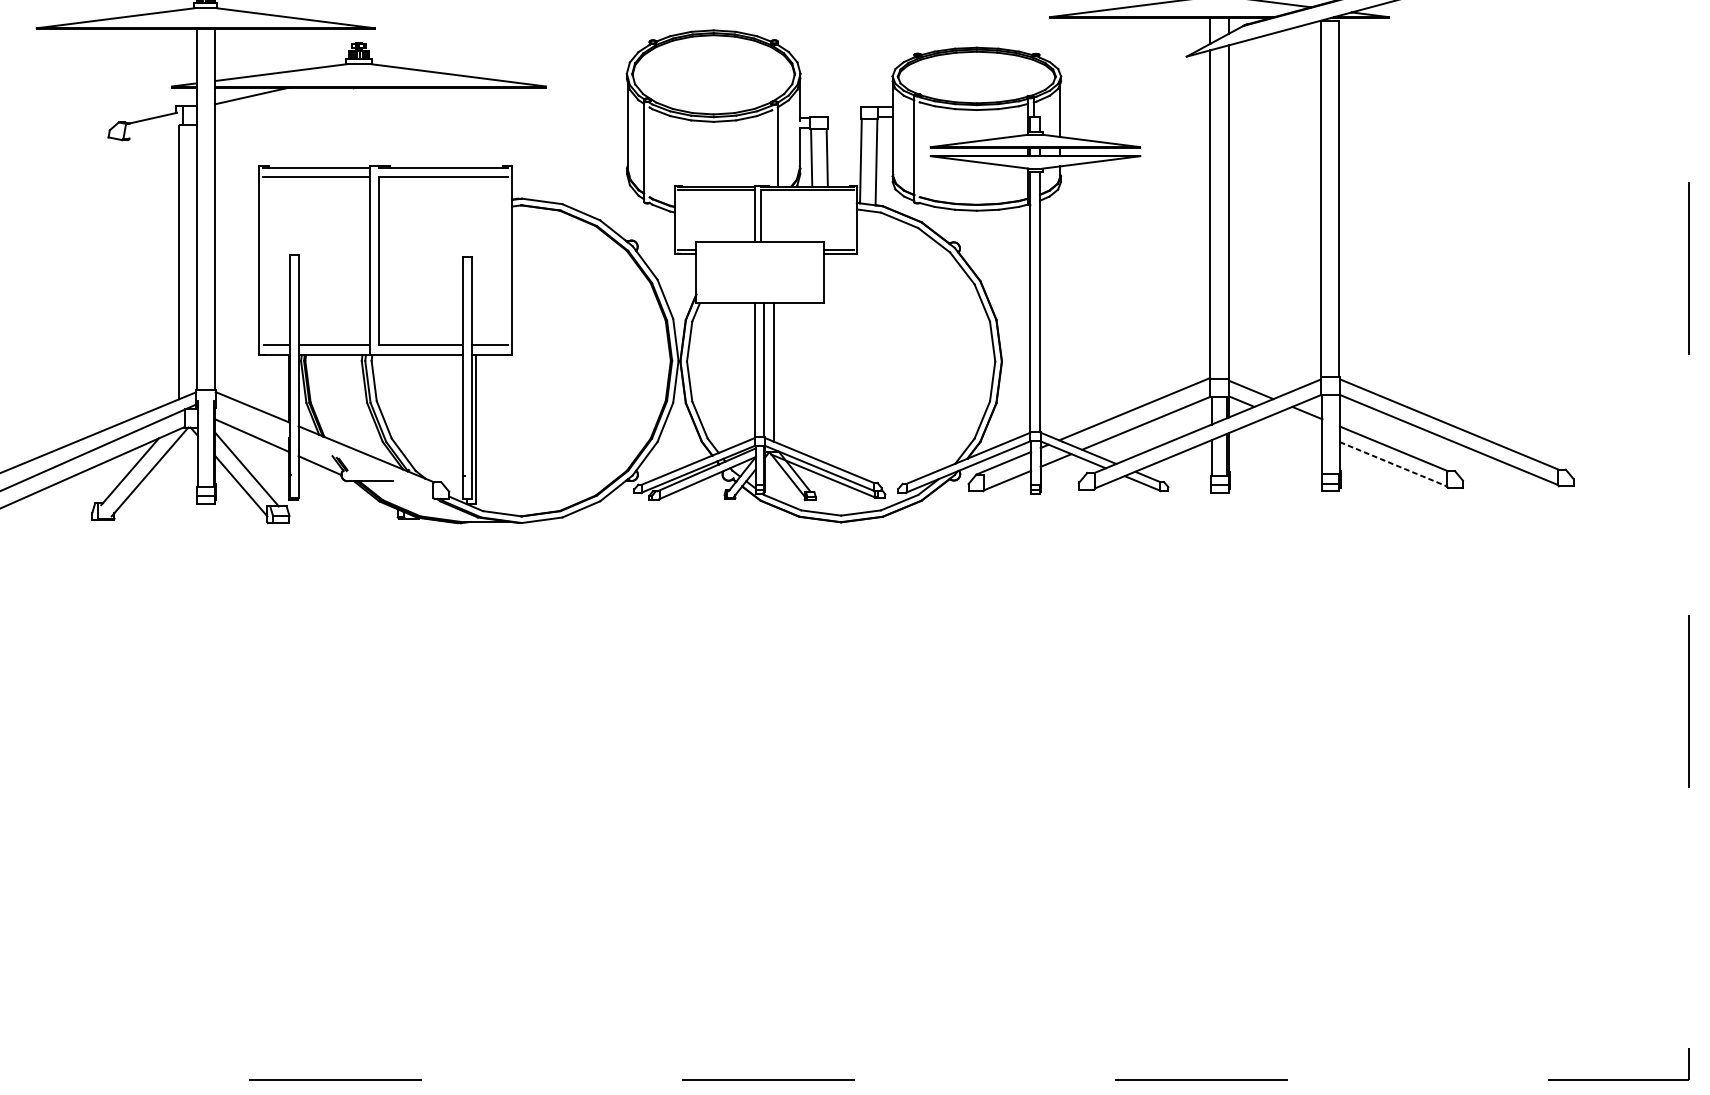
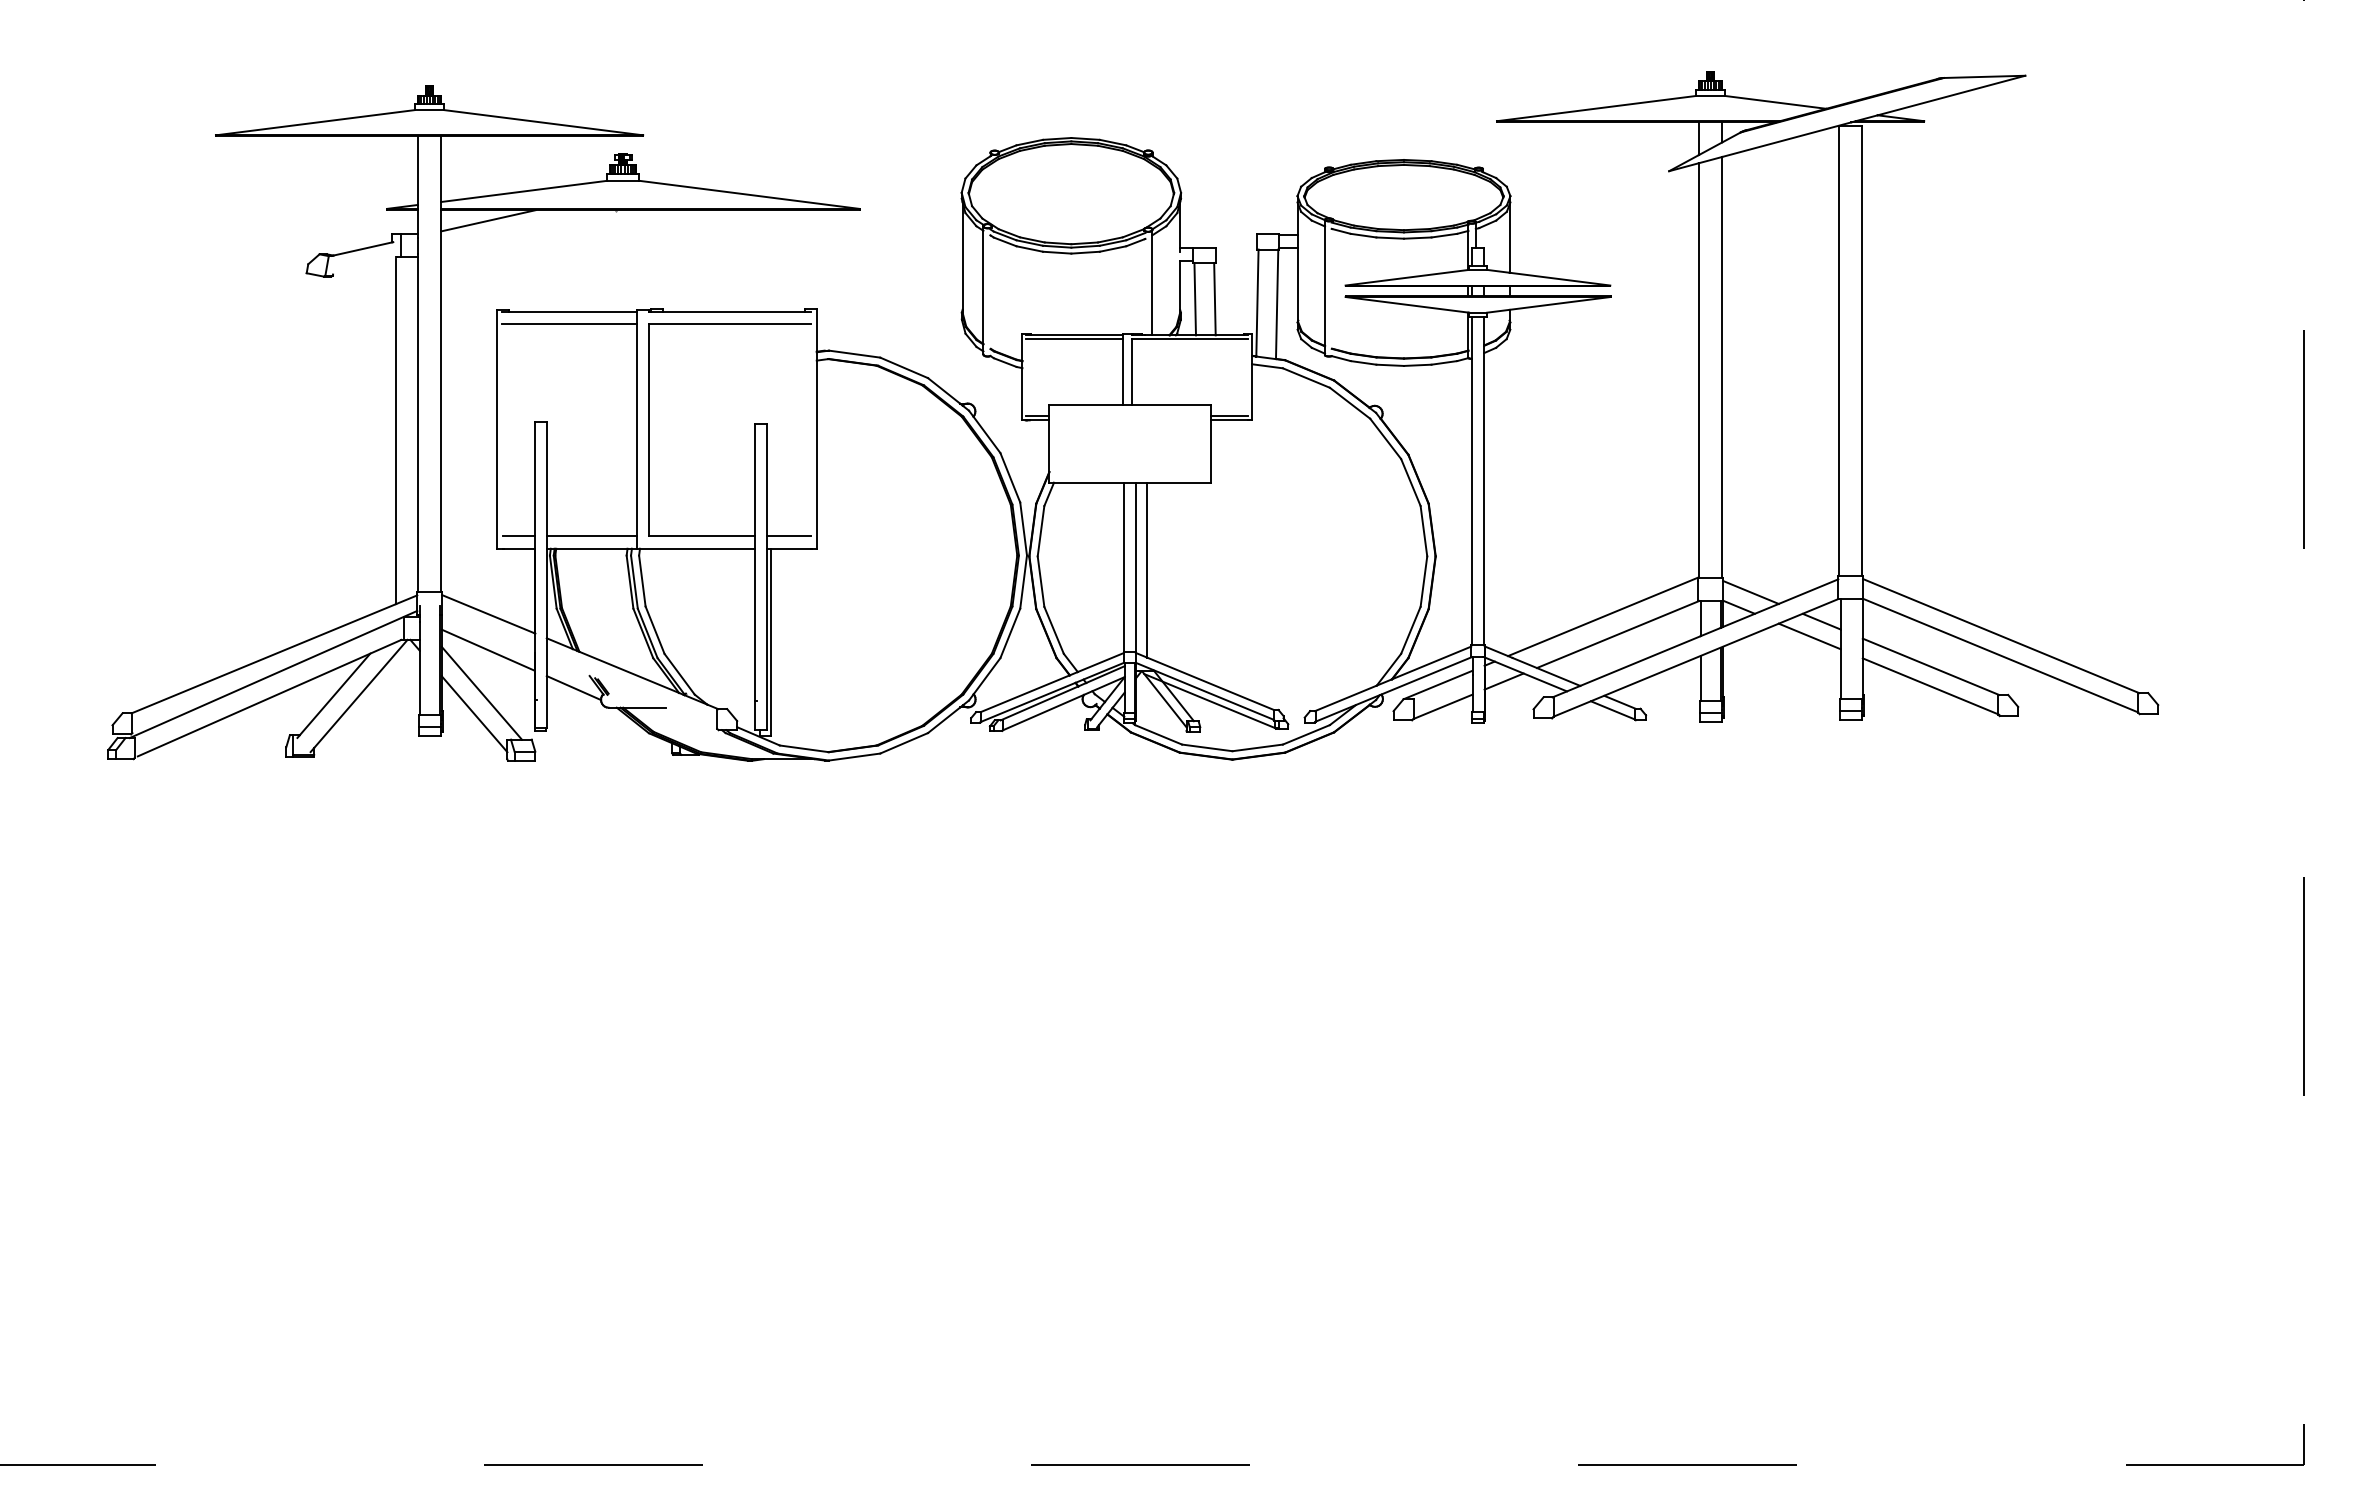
line: (1297, 424) -> (1809, 636), added
line: (1394, 464) -> (1931, 686), dashed -> solid

